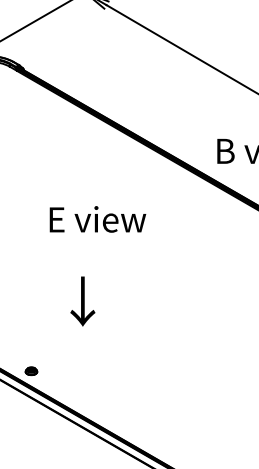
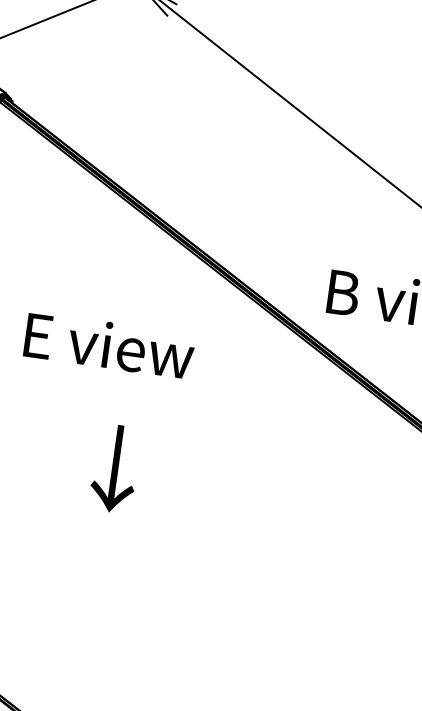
text: (97, 219) -> (108, 345), moved
text: (82, 301) -> (114, 468), moved

